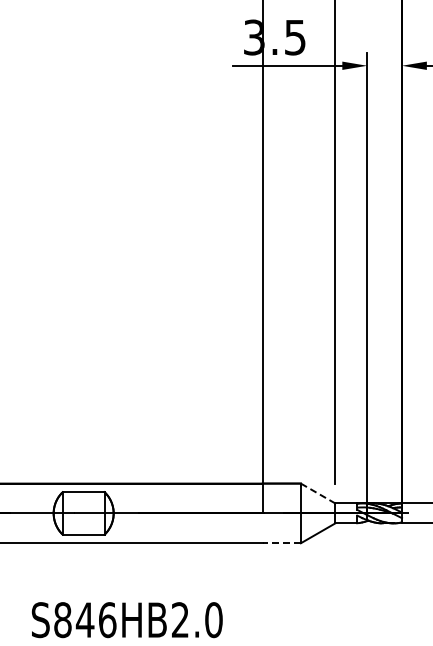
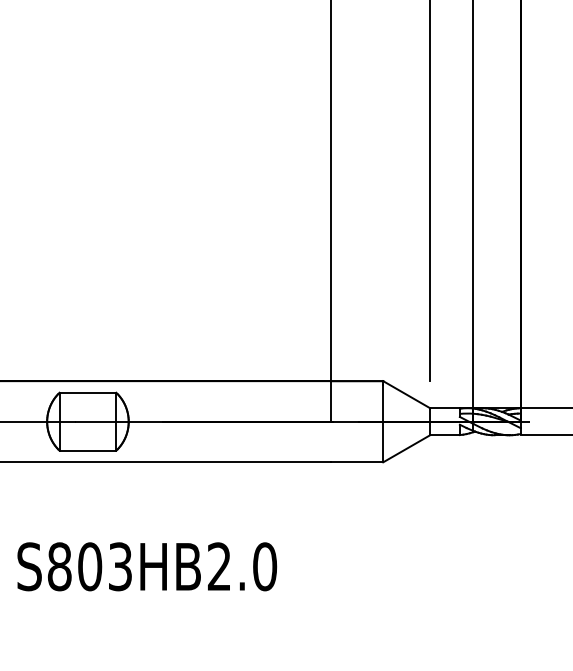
line: (318, 493) -> (407, 394), dashed -> solid
line: (281, 543) -> (356, 462), dashed -> solid
text: (95, 620) -> (104, 567), S846HB2.0 -> S803HB2.0

